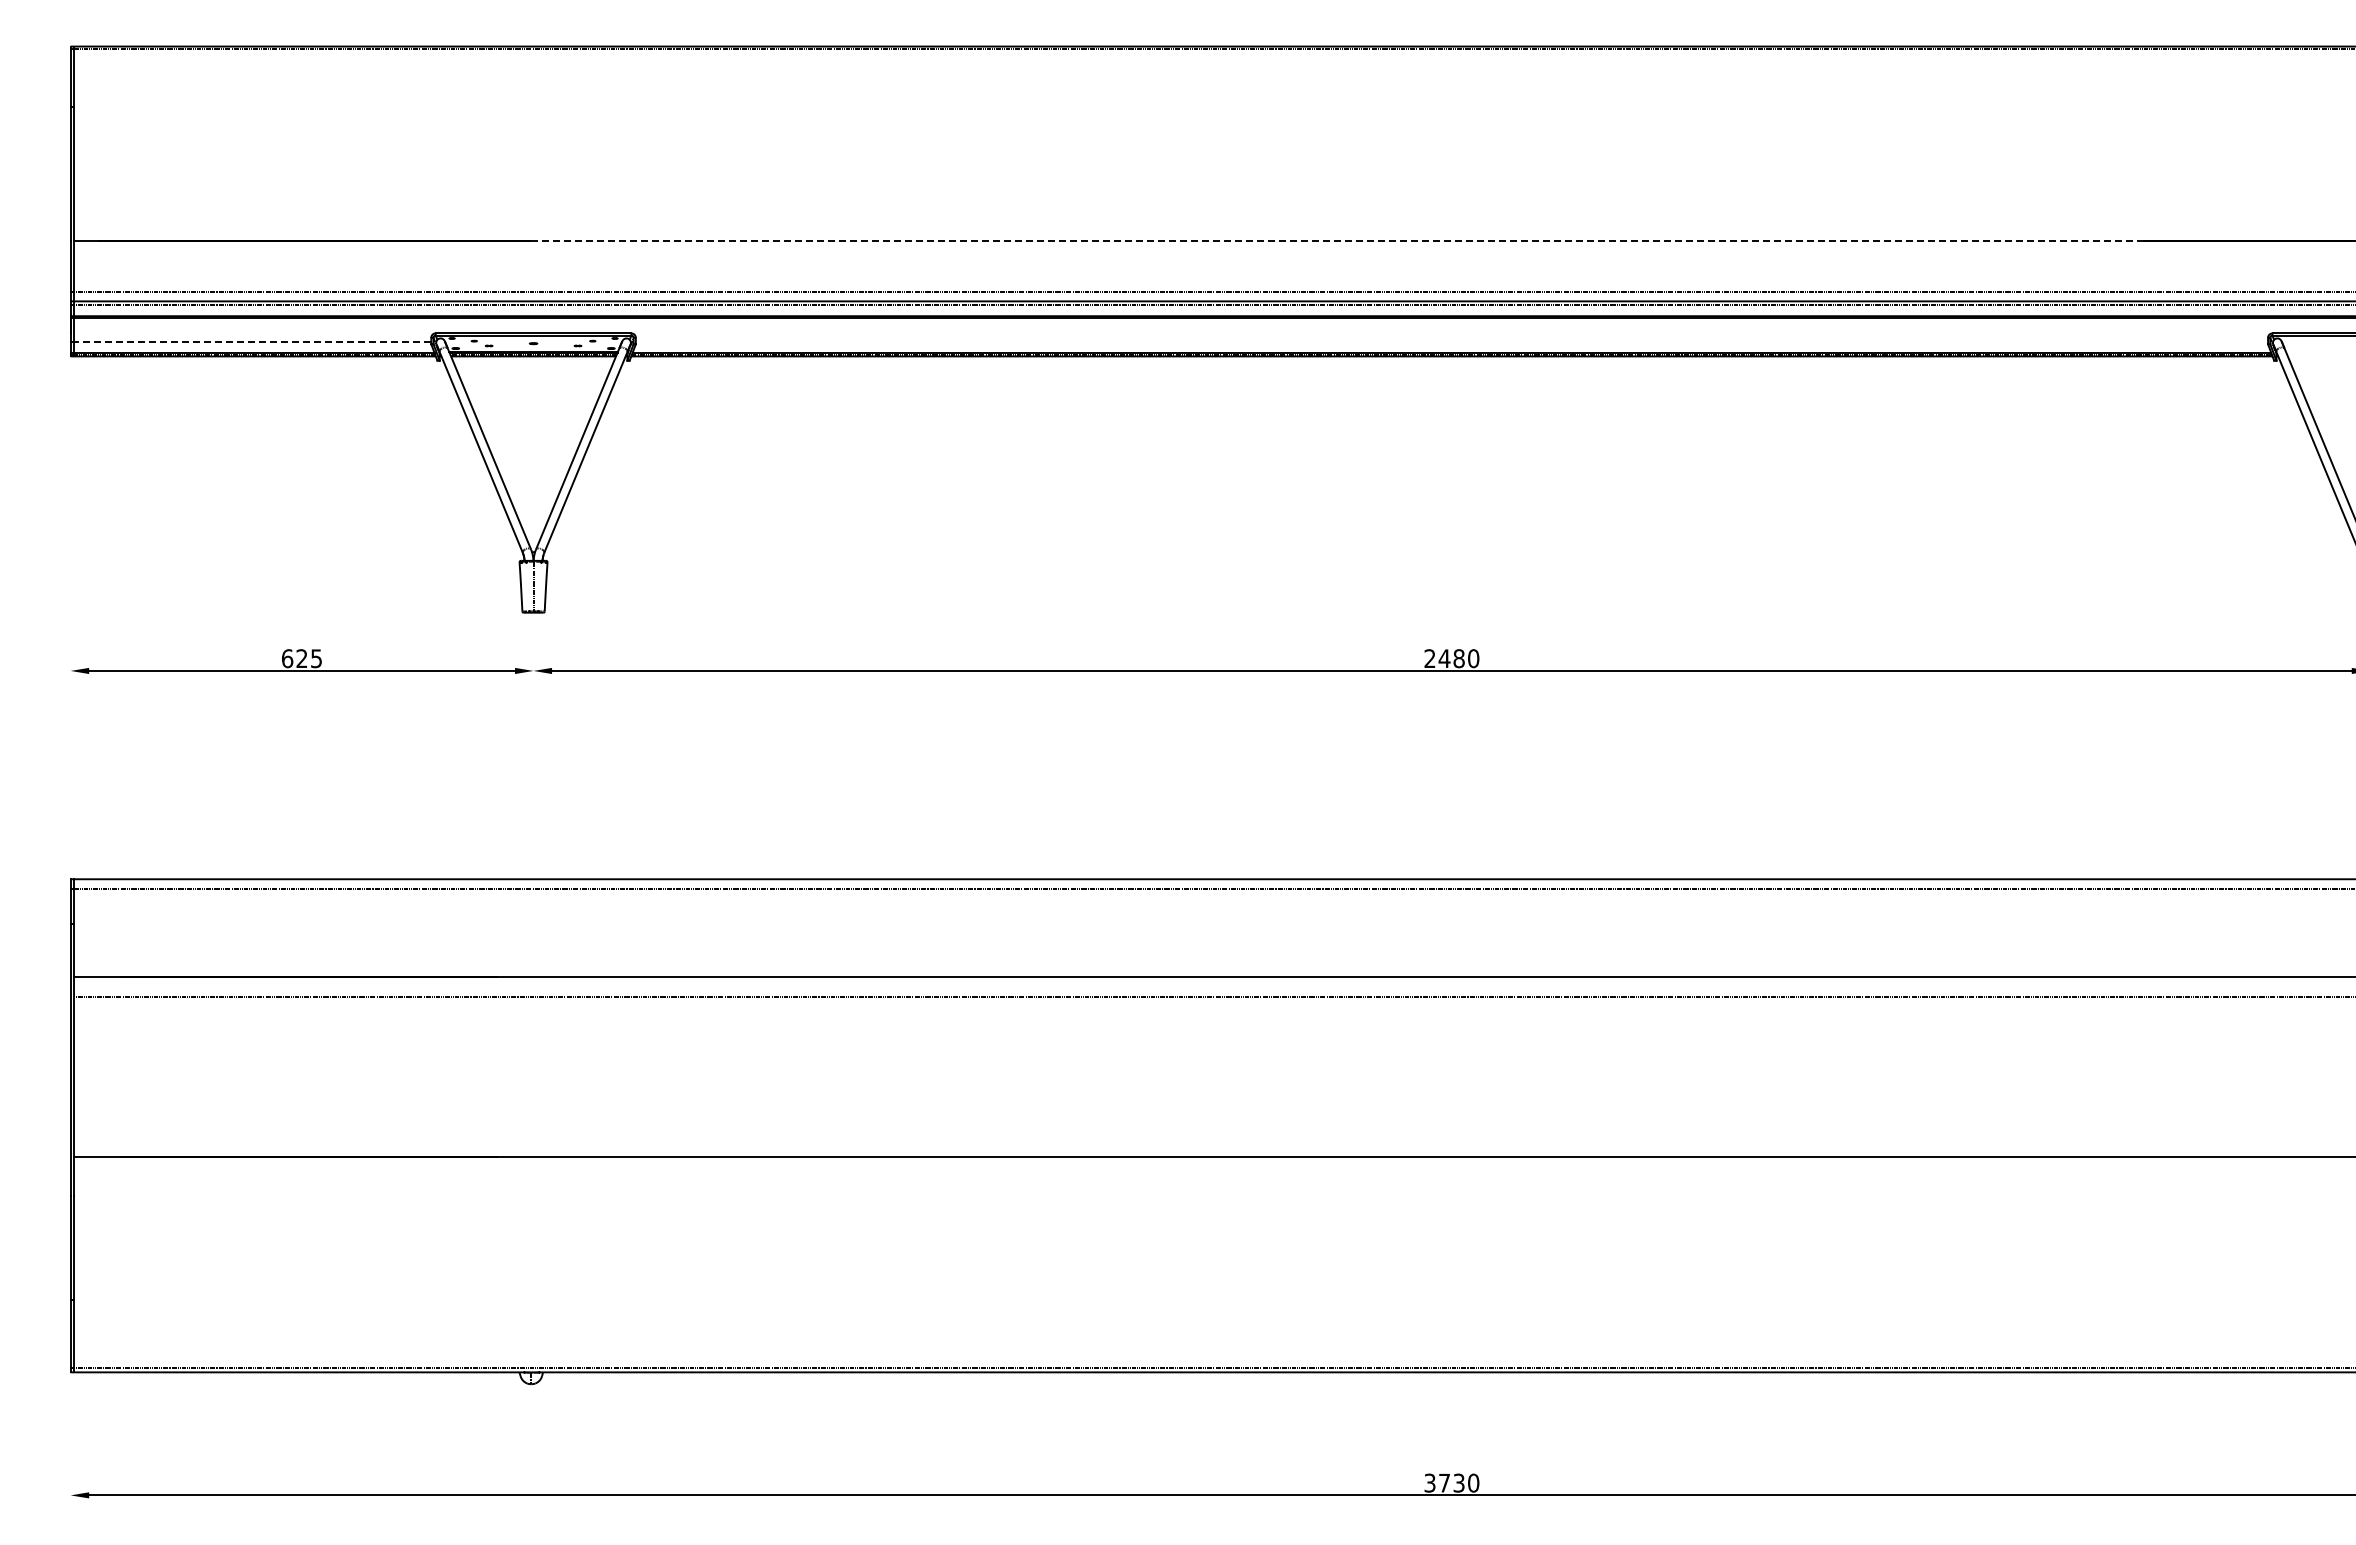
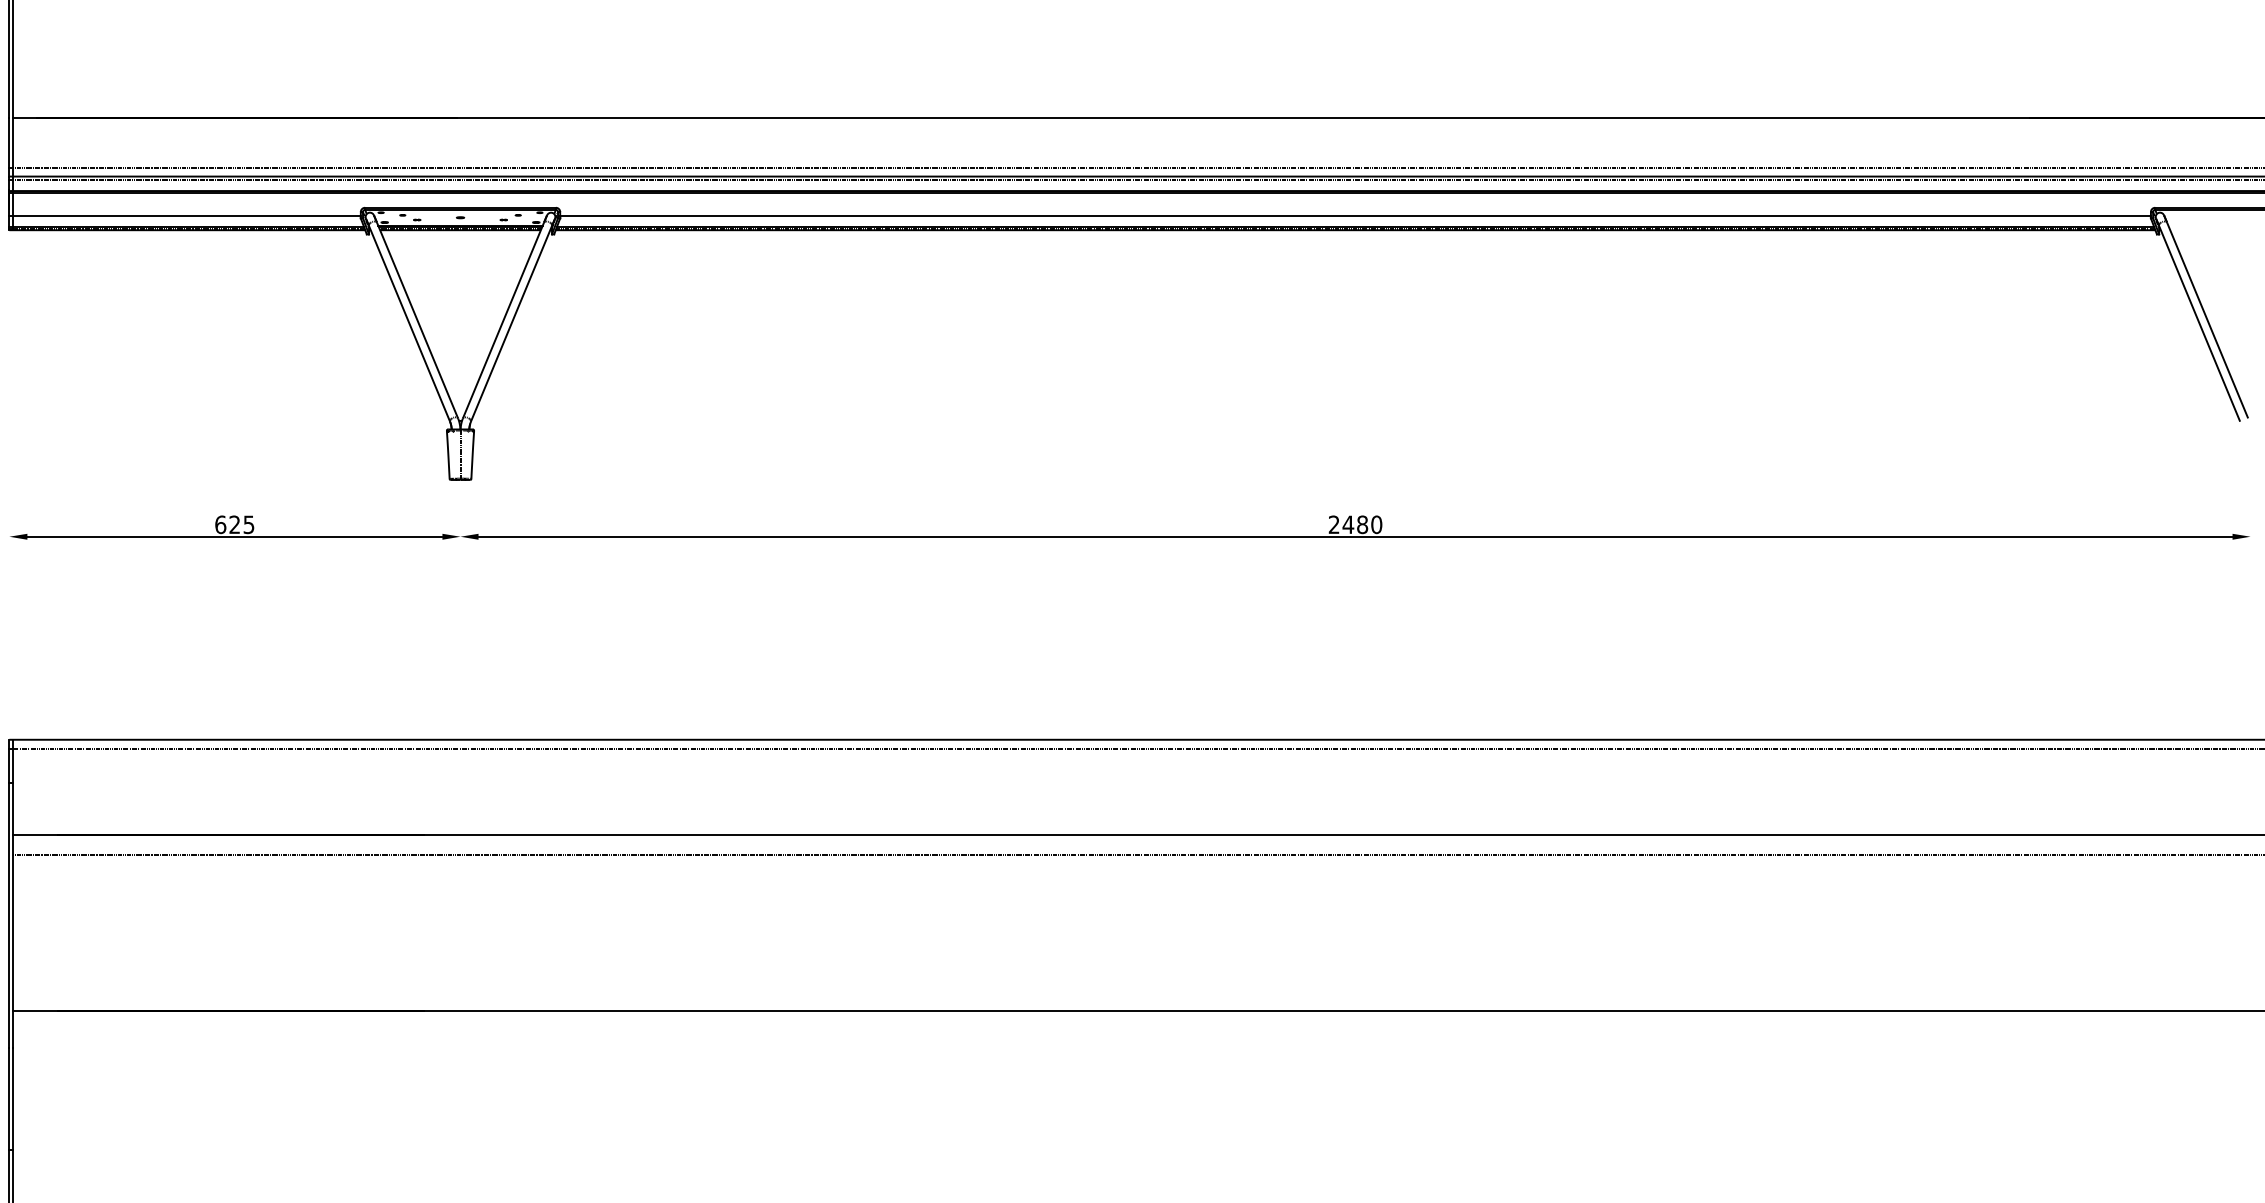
line: (1336, 240) -> (1243, 117), dashed -> solid
line: (252, 341) -> (186, 215), dashed -> solid
line: (1451, 341) -> (1355, 215), added

